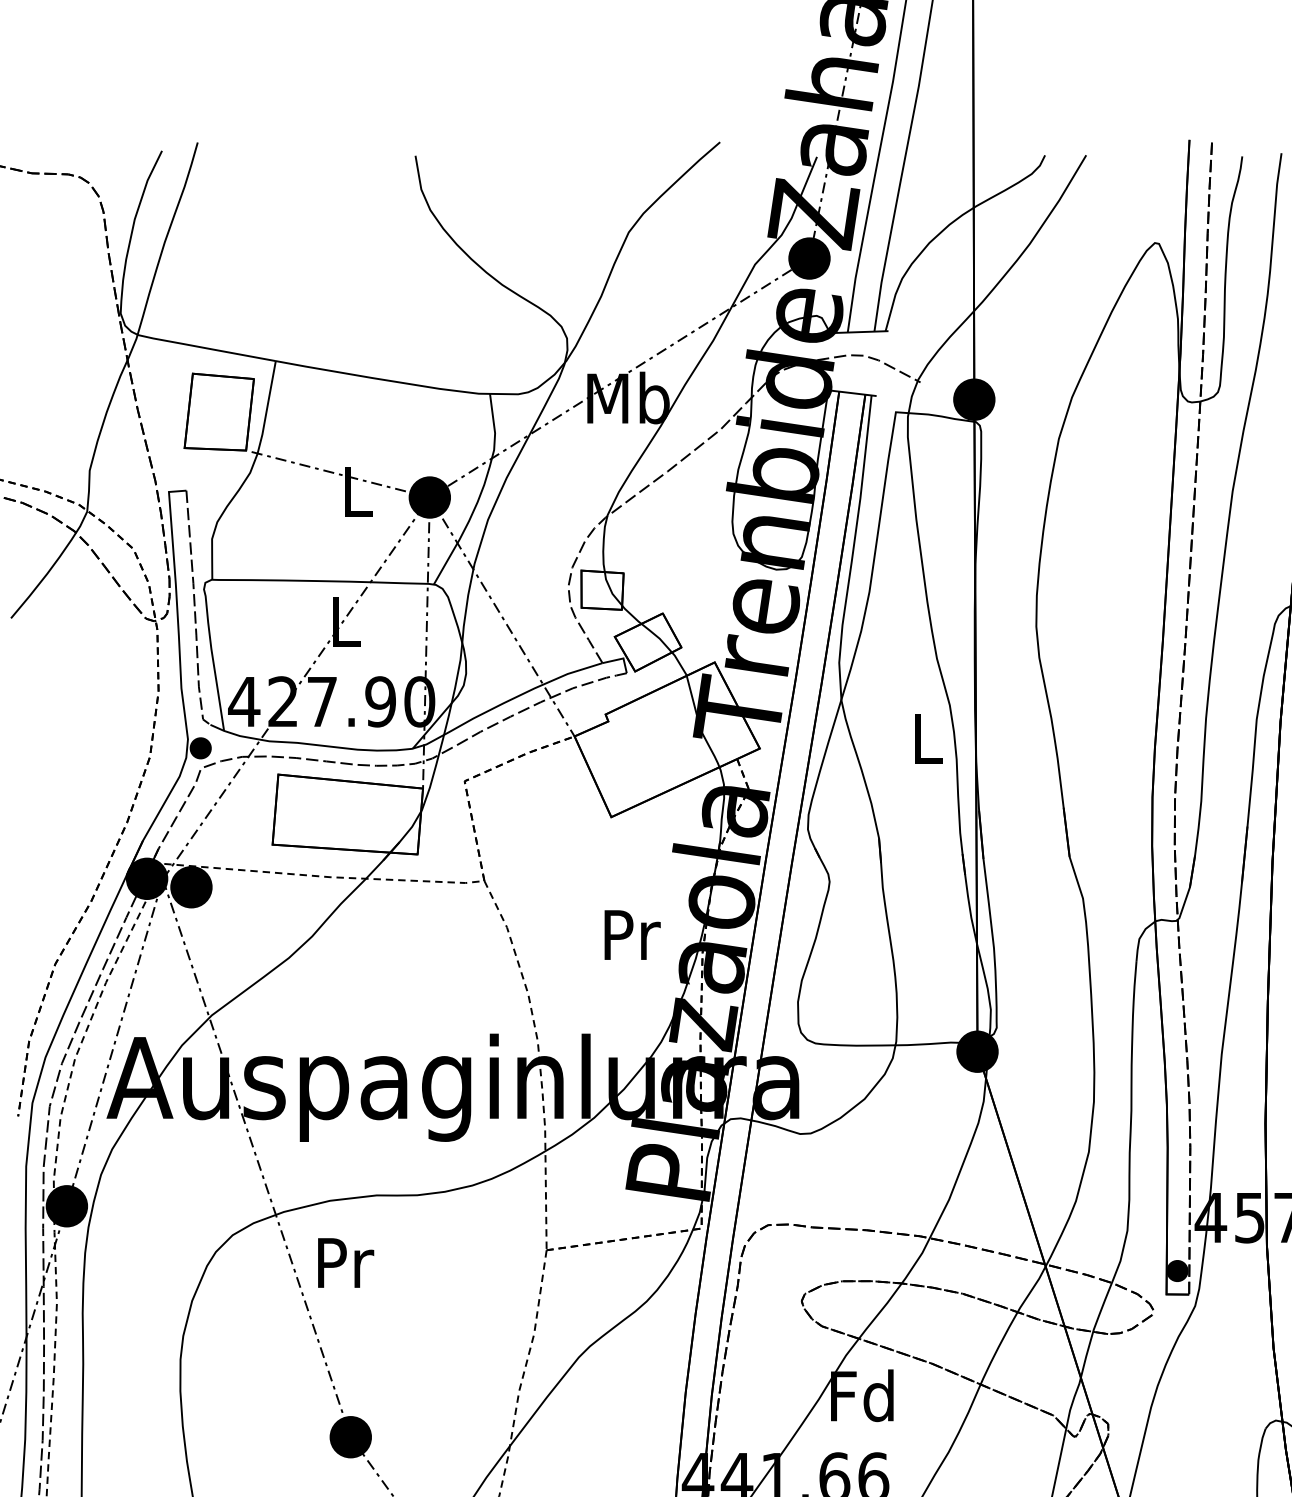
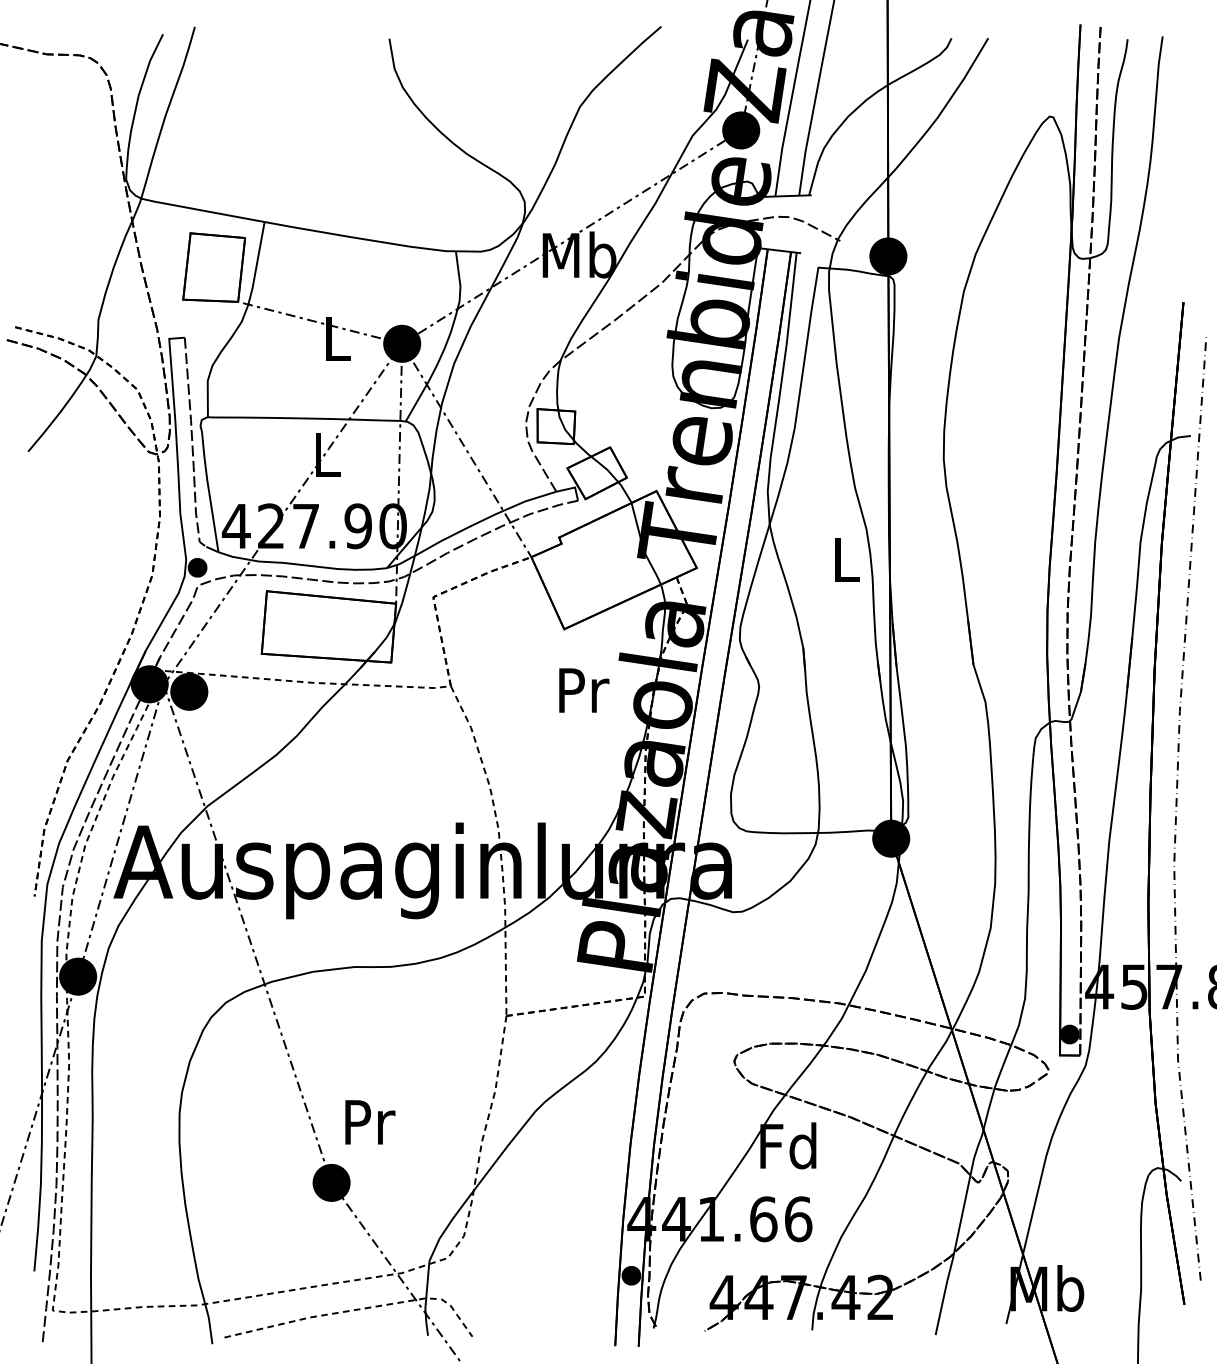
text: (632, 935) -> (584, 690), moved
text: (346, 1263) -> (370, 1122), moved

